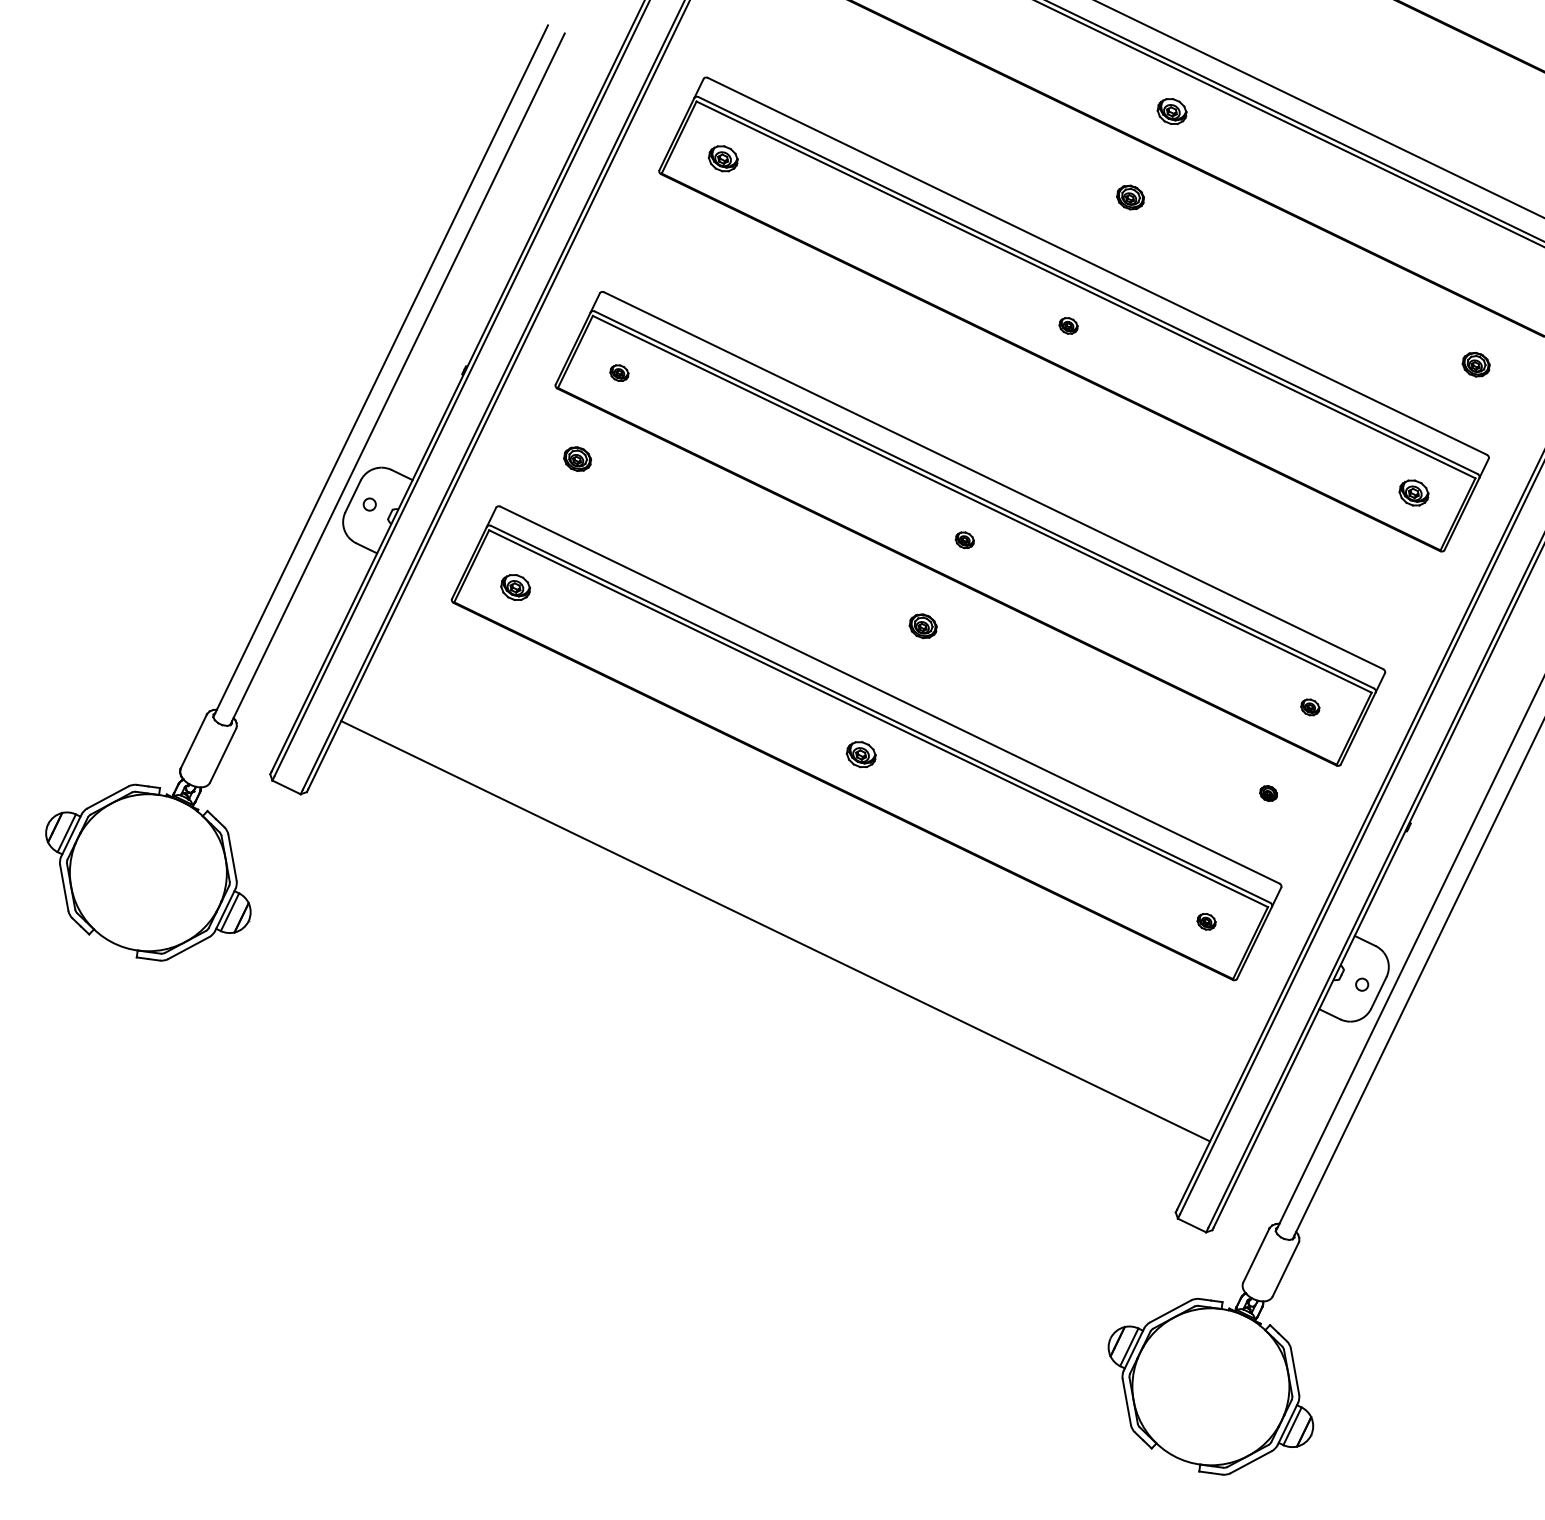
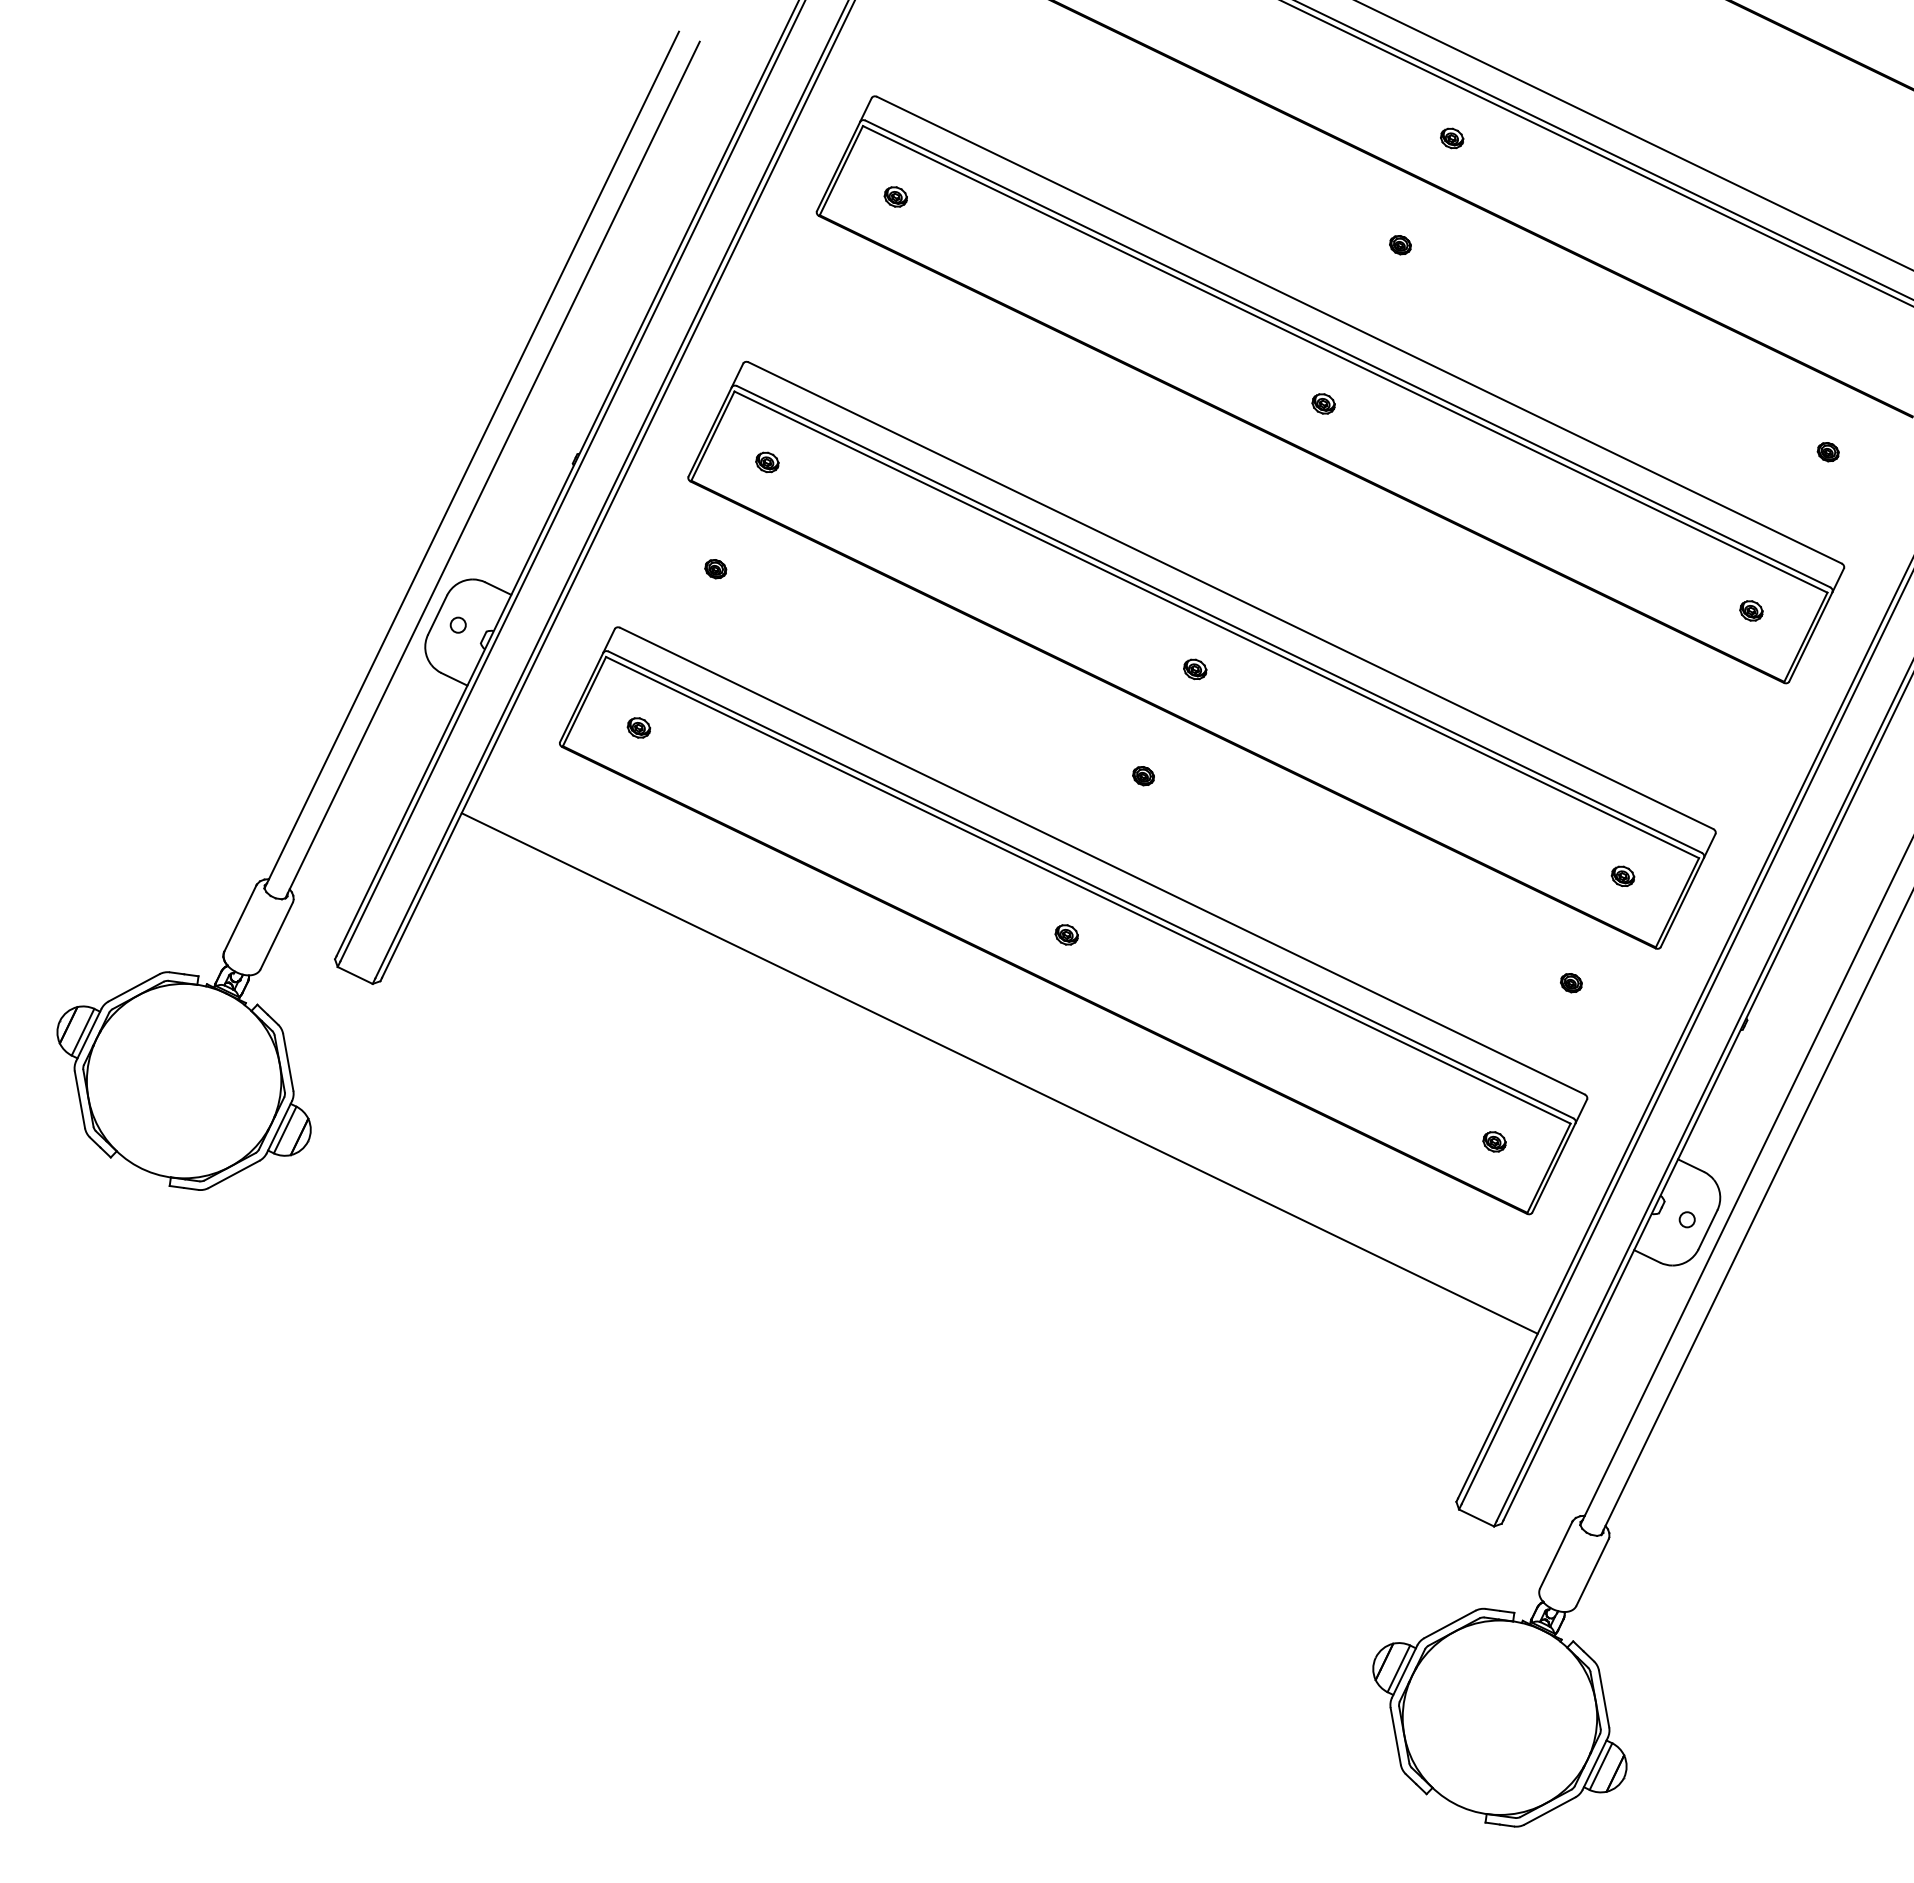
part: (1172, 111) -> (1452, 138), size x0.62
part: (722, 158) -> (895, 196), size x0.62
part: (1130, 197) -> (1400, 245), size x0.62
part: (1475, 365) -> (1827, 452), size x0.62
part: (577, 459) -> (715, 569), size x0.62
part: (1414, 492) -> (1751, 610), size x0.62
part: (515, 587) -> (638, 727), size x0.62
part: (923, 626) -> (1143, 776), size x0.62
part: (860, 754) -> (1066, 934), size x0.62
line: (775, 931) -> (999, 1073), moved

